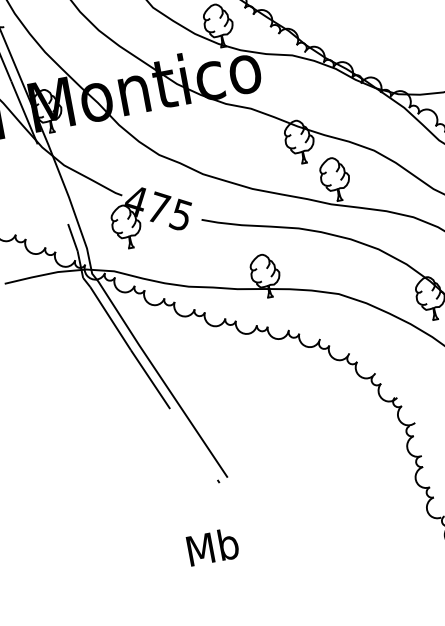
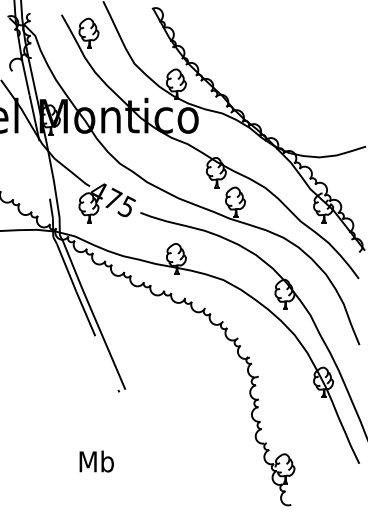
text: (212, 546) -> (96, 461), moved

